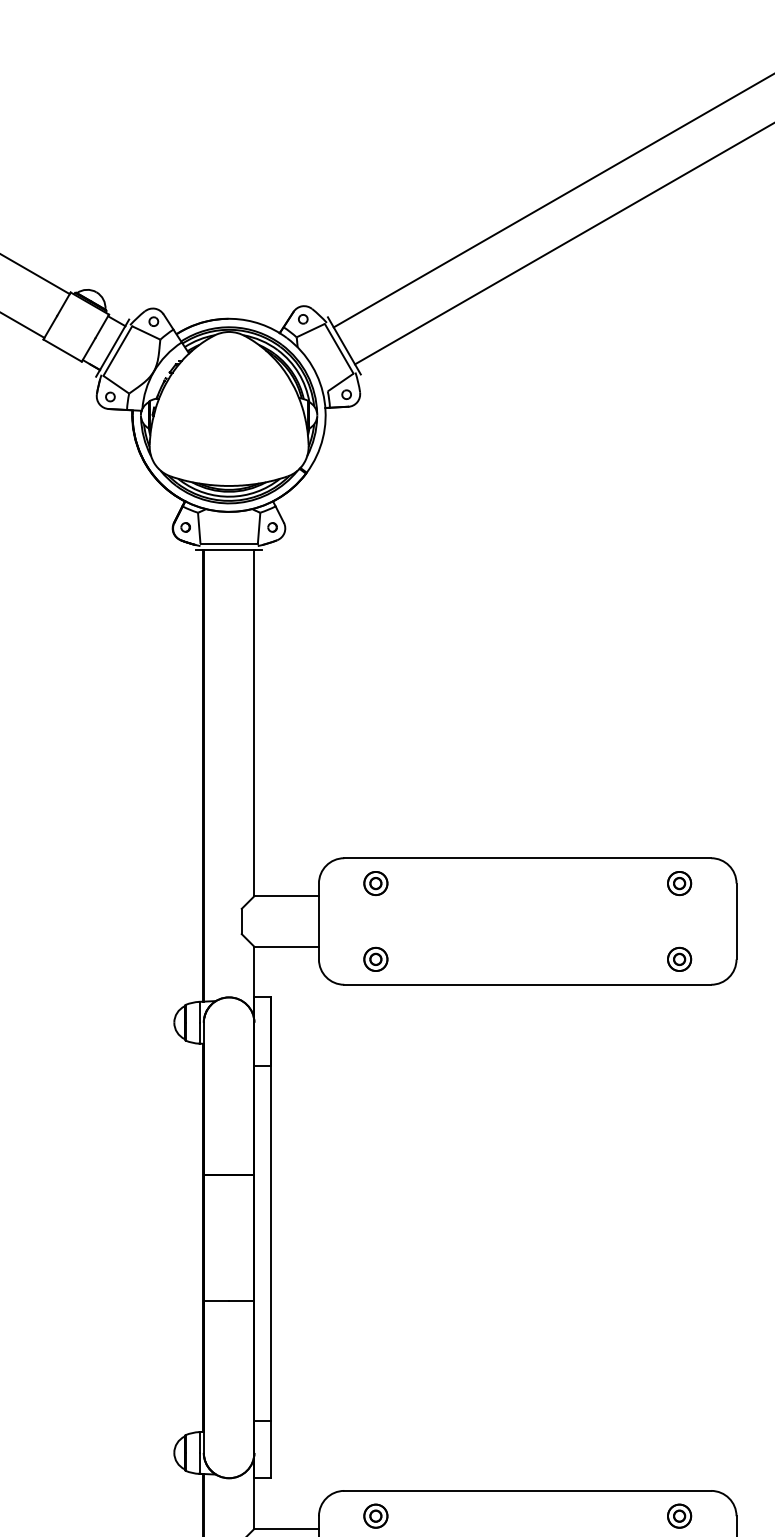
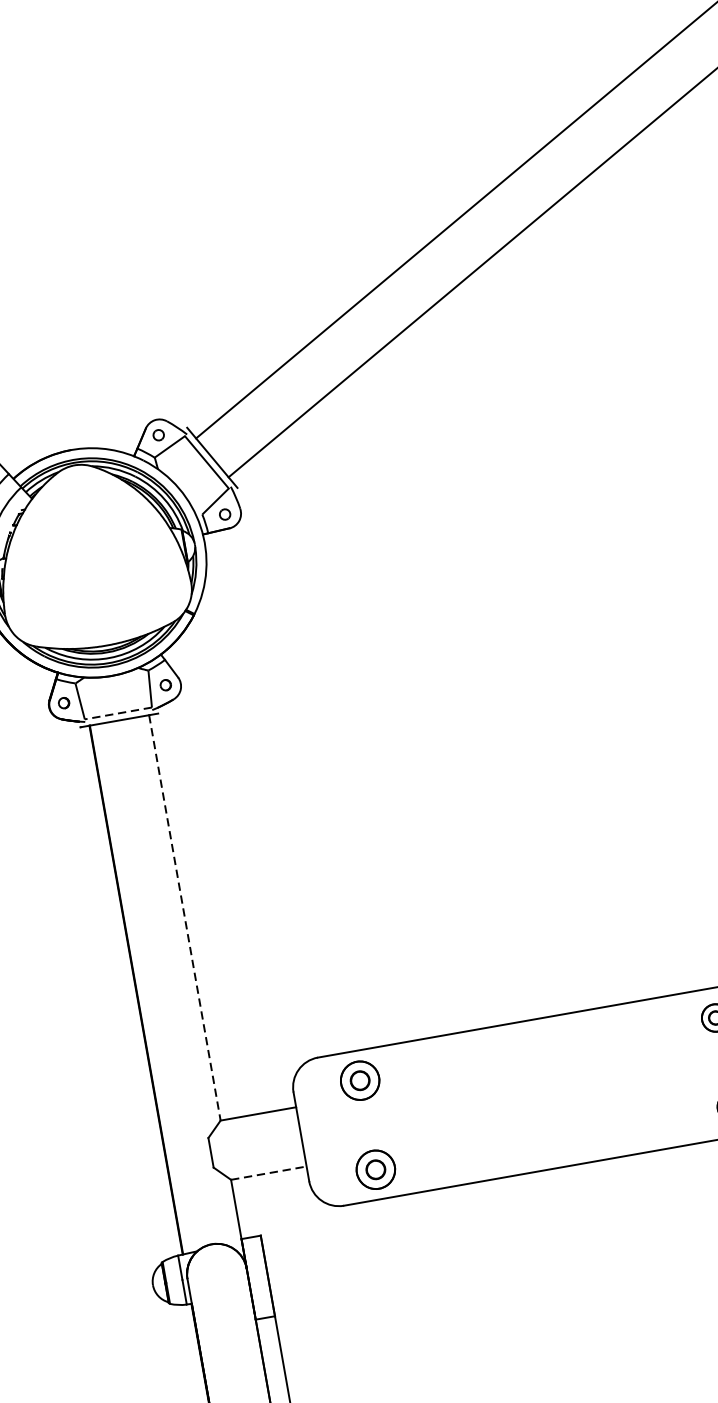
line: (229, 543) -> (118, 712), solid -> dashed
line: (254, 723) -> (185, 918), solid -> dashed
part: (375, 883) -> (359, 1080), size x1.4
line: (287, 946) -> (269, 1172), solid -> dashed
part: (375, 958) -> (375, 1168), size x1.4

